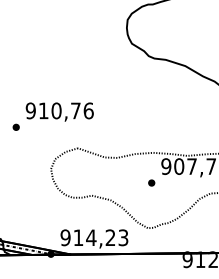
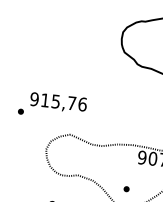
text: (56, 110) -> (55, 101), 910,76 -> 915,76
part: (151, 182) -> (126, 188), moved

